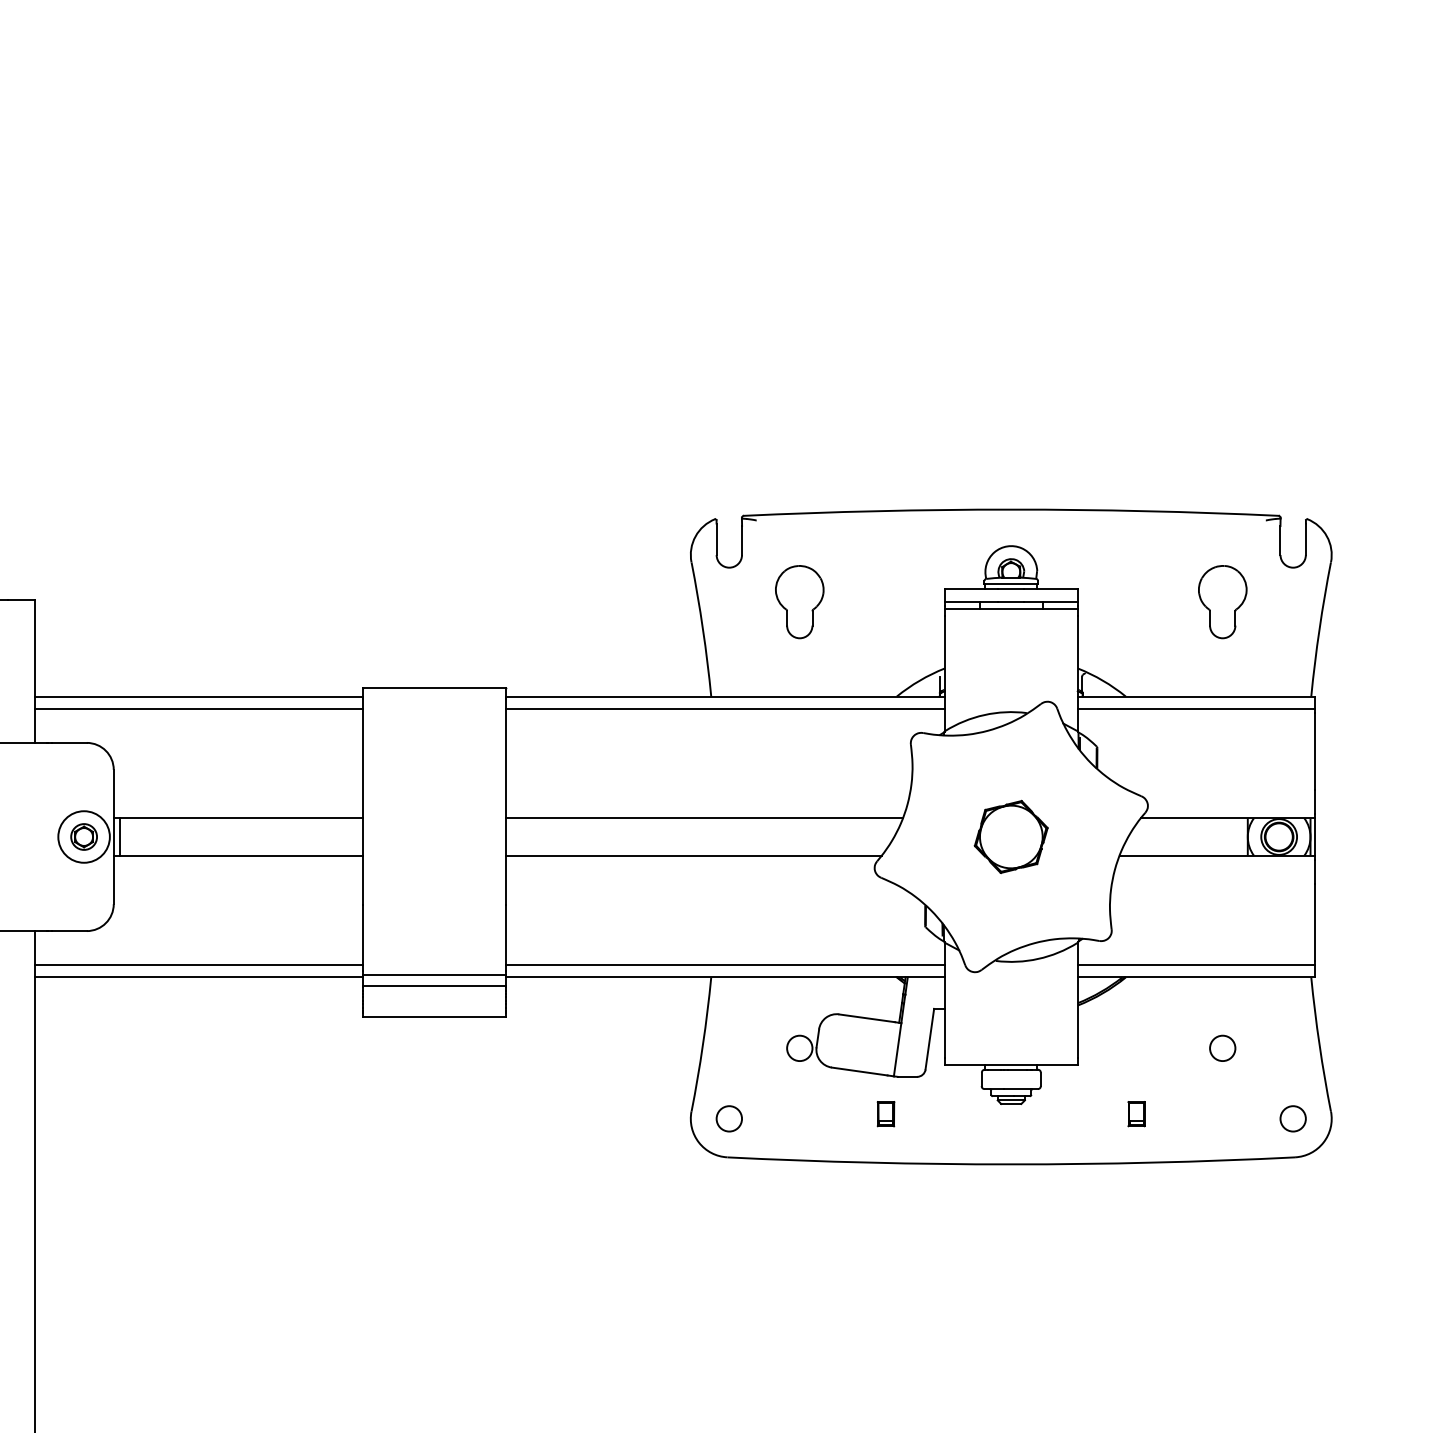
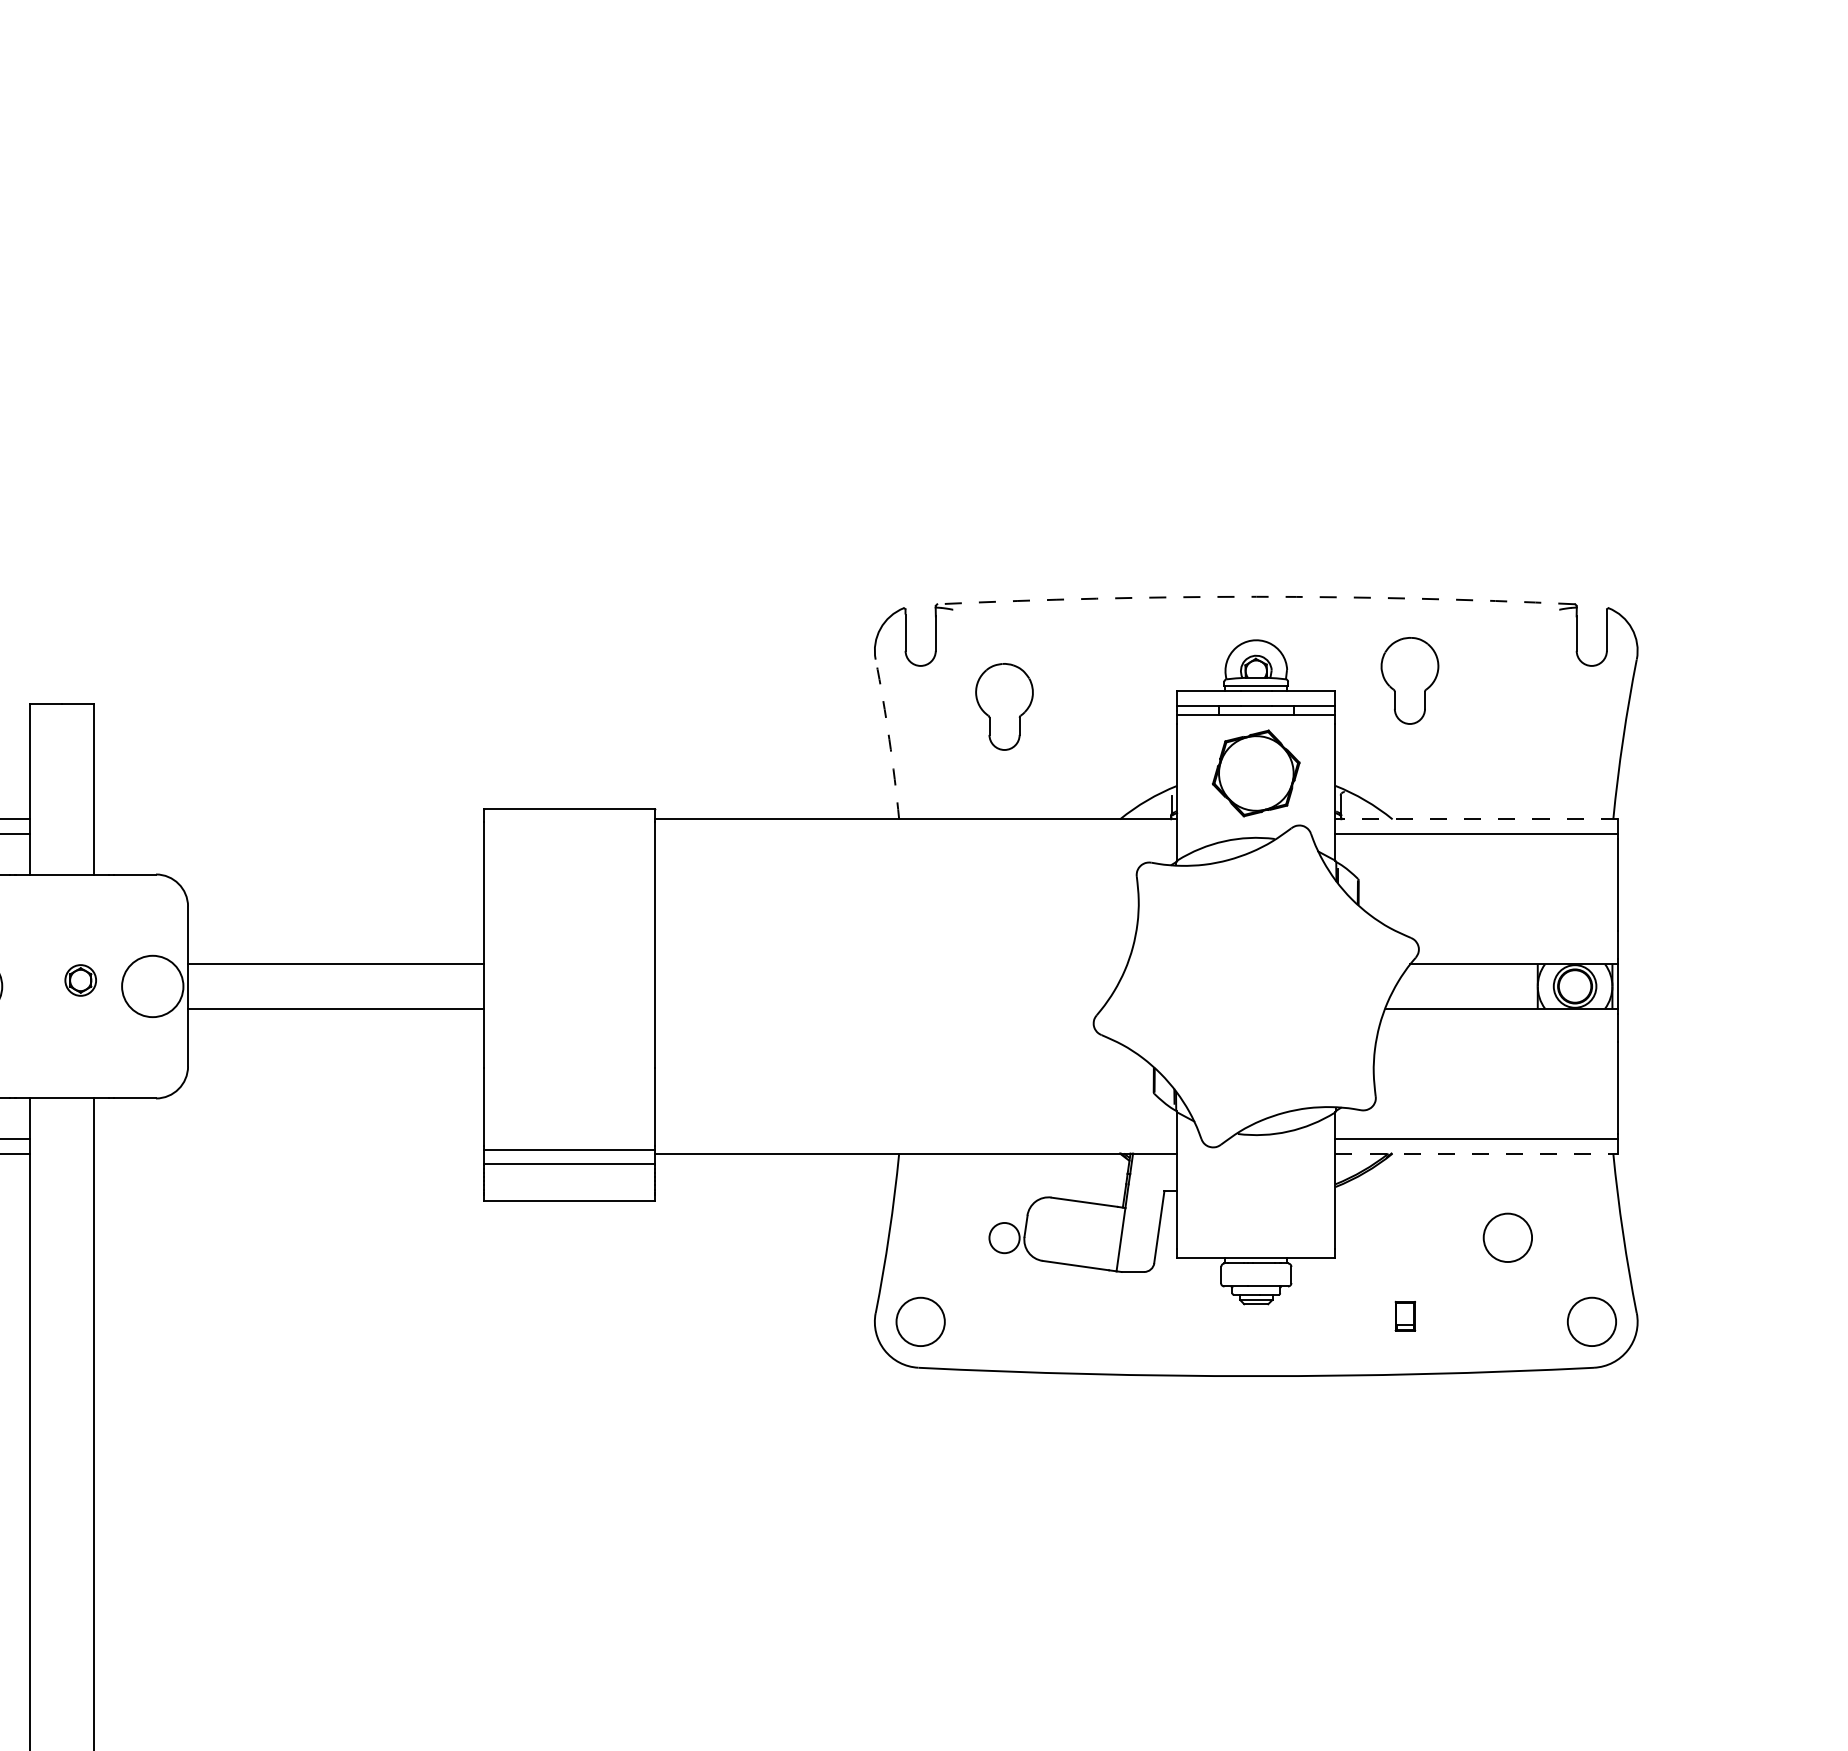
arc: (1011, 509) -> (1256, 596), solid -> dashed
part: (1222, 601) -> (1409, 680), moved
arc: (703, 629) -> (889, 739), solid -> dashed
line: (199, 696) -> (289, 819), removed
line: (1196, 696) -> (1476, 819), solid -> dashed
line: (199, 708) -> (289, 833), removed
line: (724, 708) -> (915, 833), removed
line: (703, 818) -> (890, 964), removed
part: (83, 837) -> (80, 980), moved
line: (120, 837) -> (195, 986), removed
part: (1010, 837) -> (1255, 773), moved
line: (693, 855) -> (878, 1008), removed
line: (199, 965) -> (289, 1139), removed
line: (724, 965) -> (915, 1139), removed
line: (199, 977) -> (289, 1153), removed
line: (1197, 977) -> (1477, 1153), solid -> dashed
circle: (1222, 1048) -> (1507, 1238), size x1.6
part: (885, 1113) -> (1106, 1315), removed
circle: (729, 1118) -> (920, 1321), size x1.6
circle: (1292, 1118) -> (1591, 1321), size x1.6

